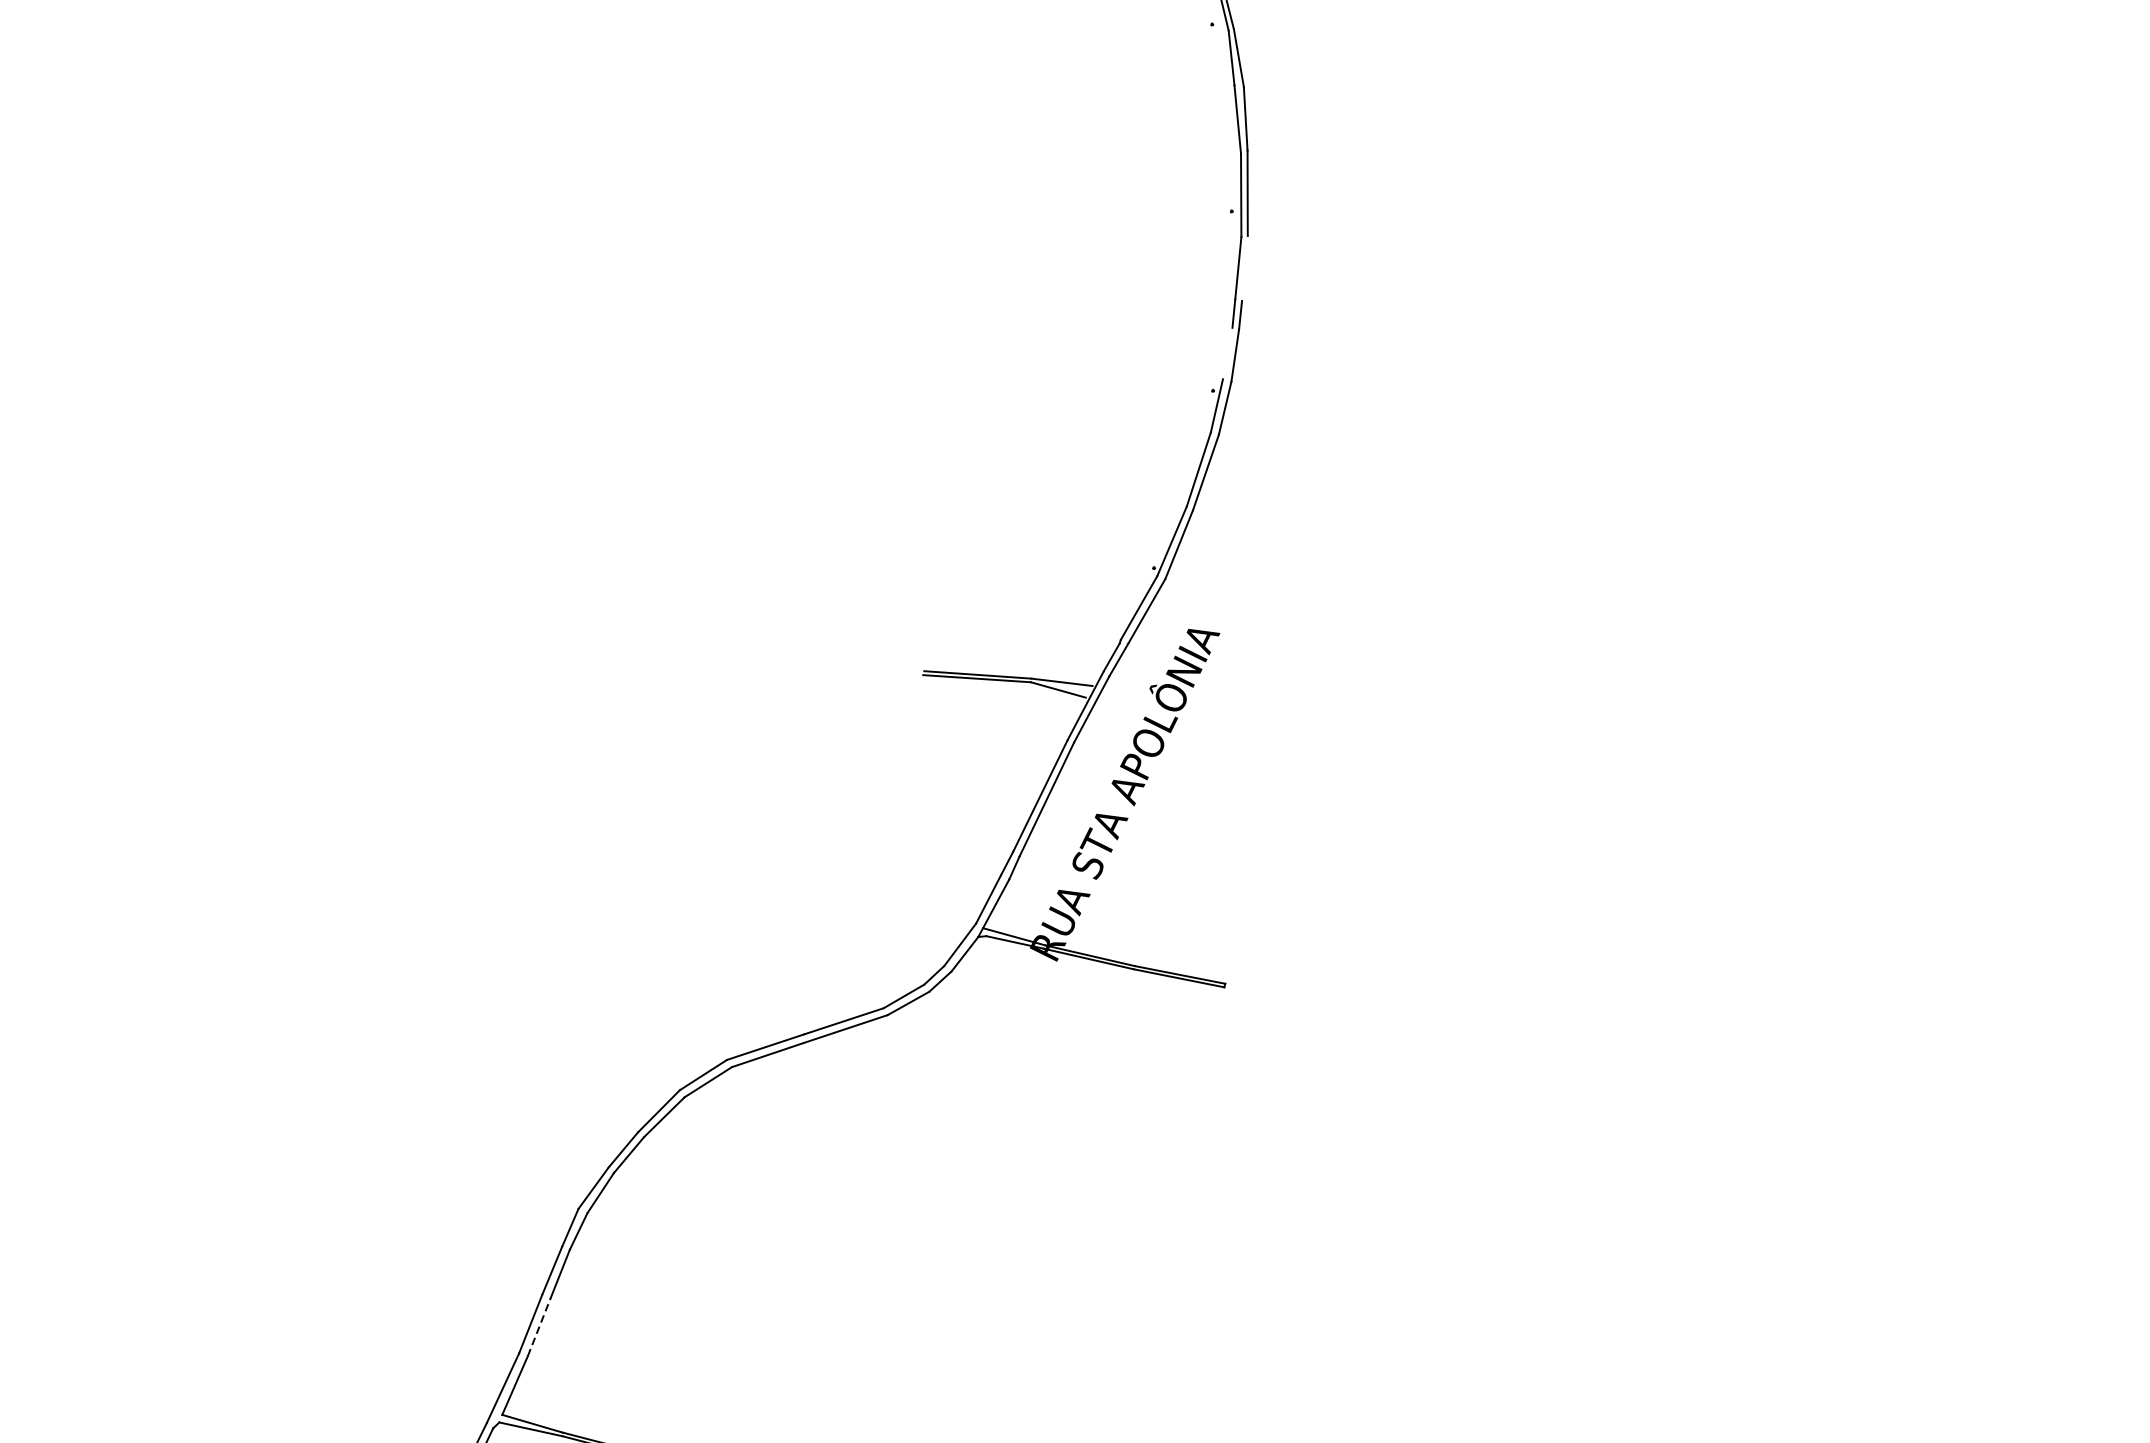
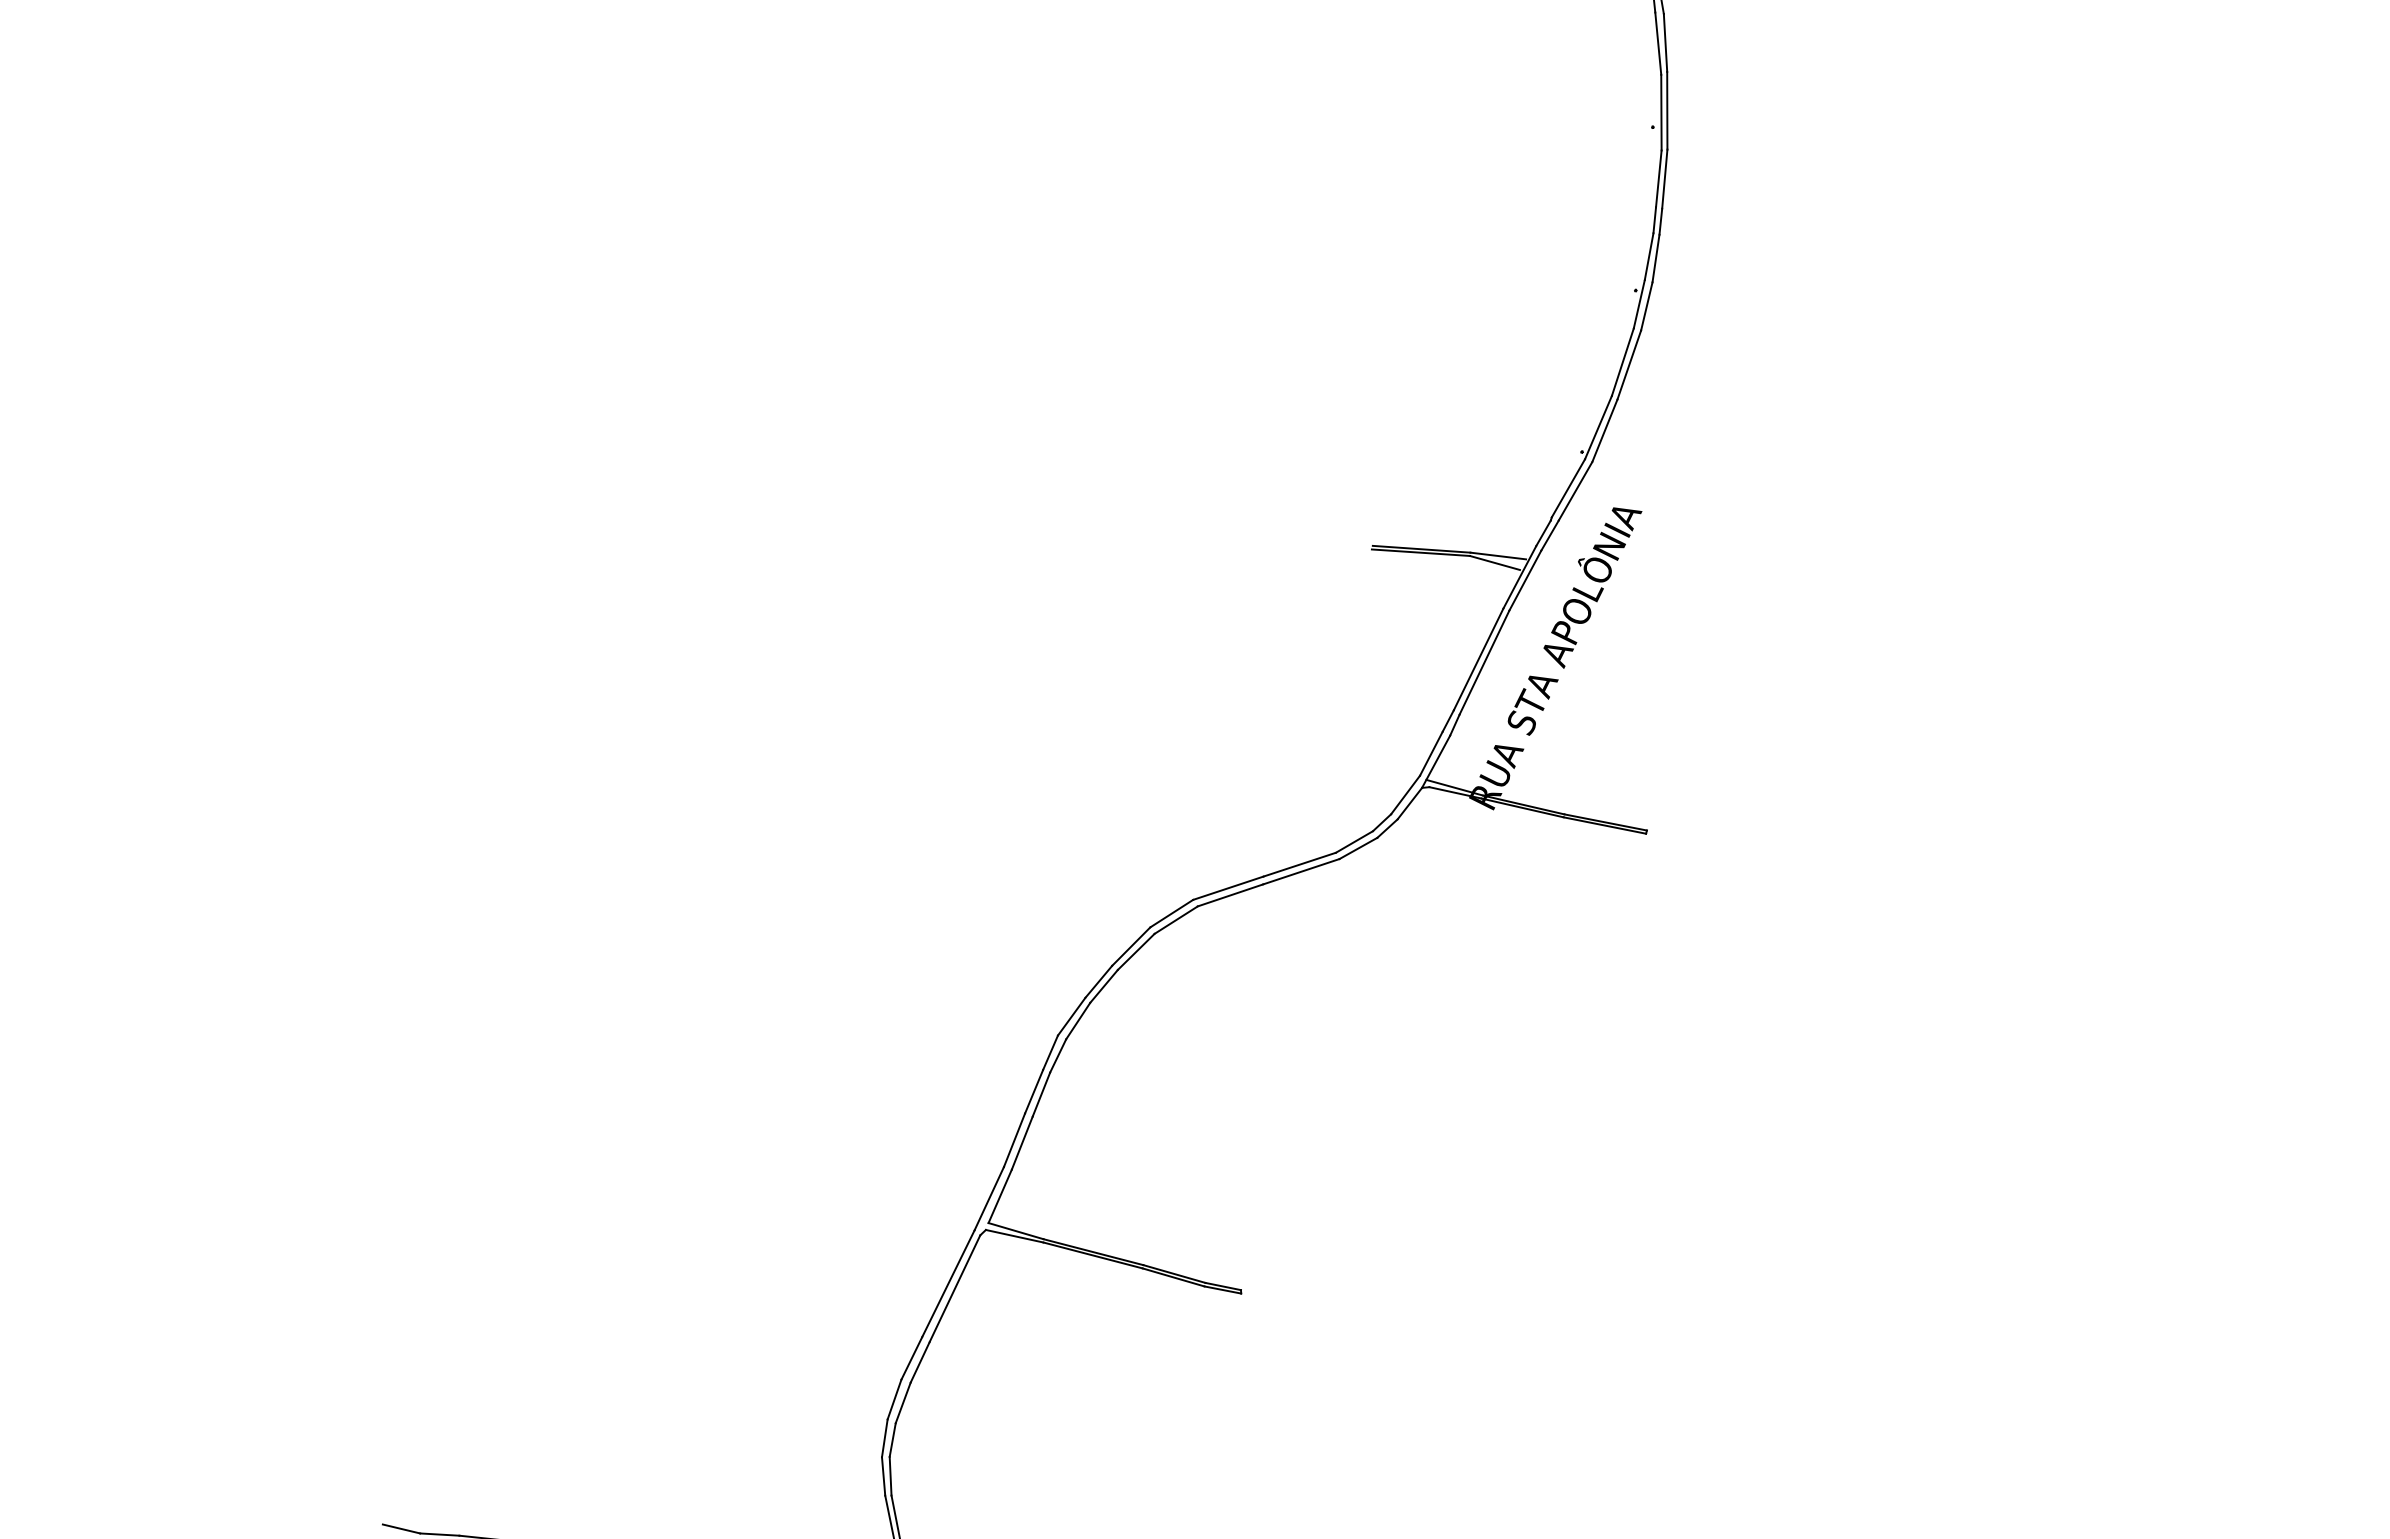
line: (1244, 267) -> (1664, 178), added
line: (1227, 353) -> (1648, 256), added
line: (539, 1326) -> (1022, 1142), dashed -> solid

